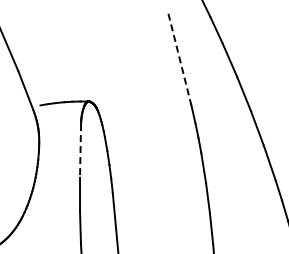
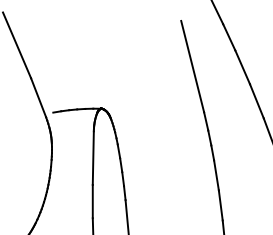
line: (179, 59) -> (192, 66), dashed -> solid
line: (80, 150) -> (93, 157), dashed -> solid

